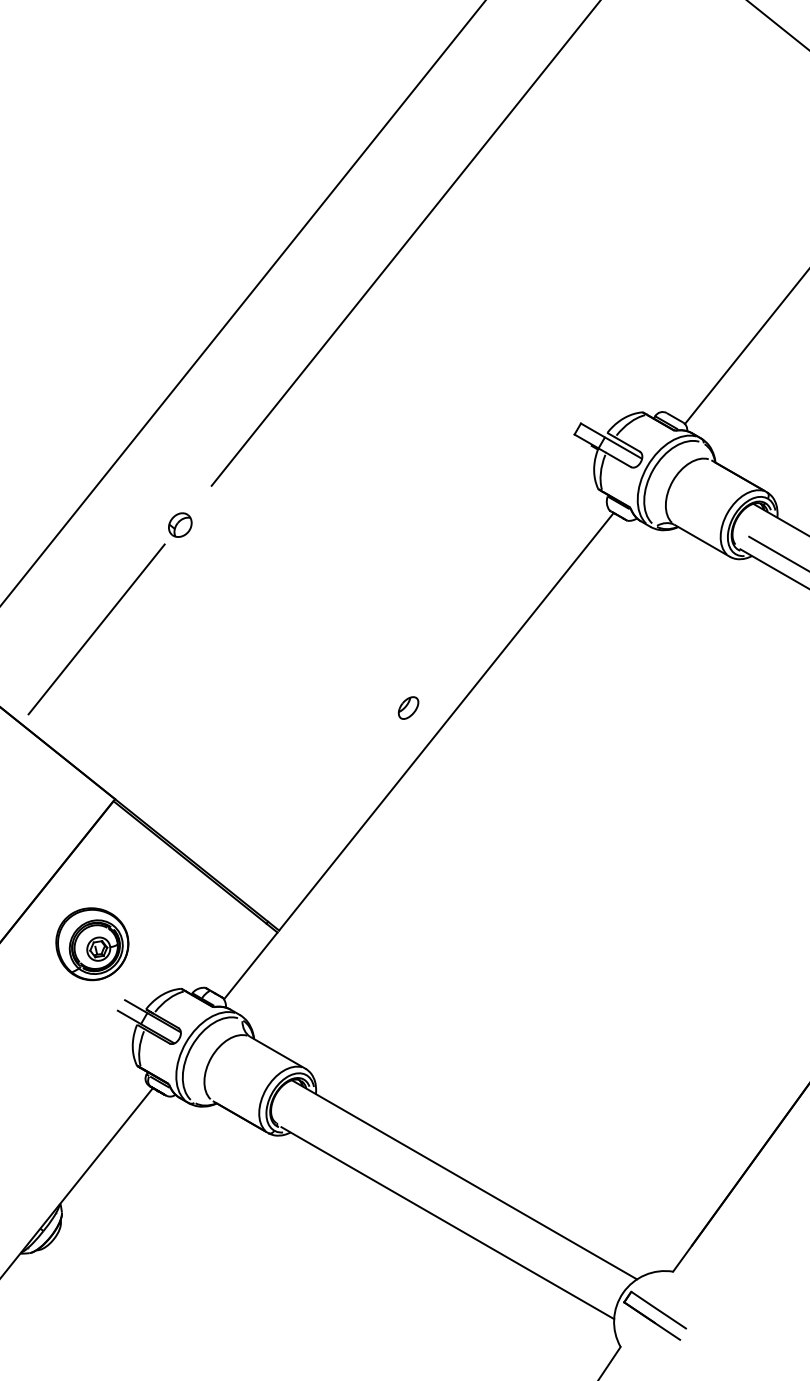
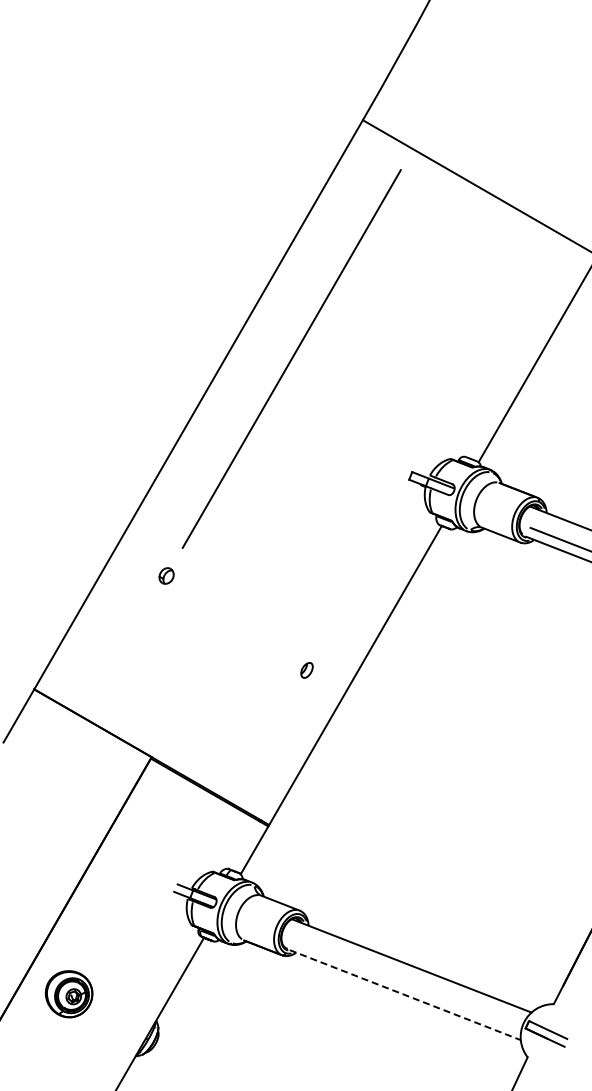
line: (96, 629) -> (123, 650), removed
part: (407, 708) -> (306, 670), moved
part: (92, 943) -> (151, 851), removed
line: (447, 1223) -> (405, 995), solid -> dashed

